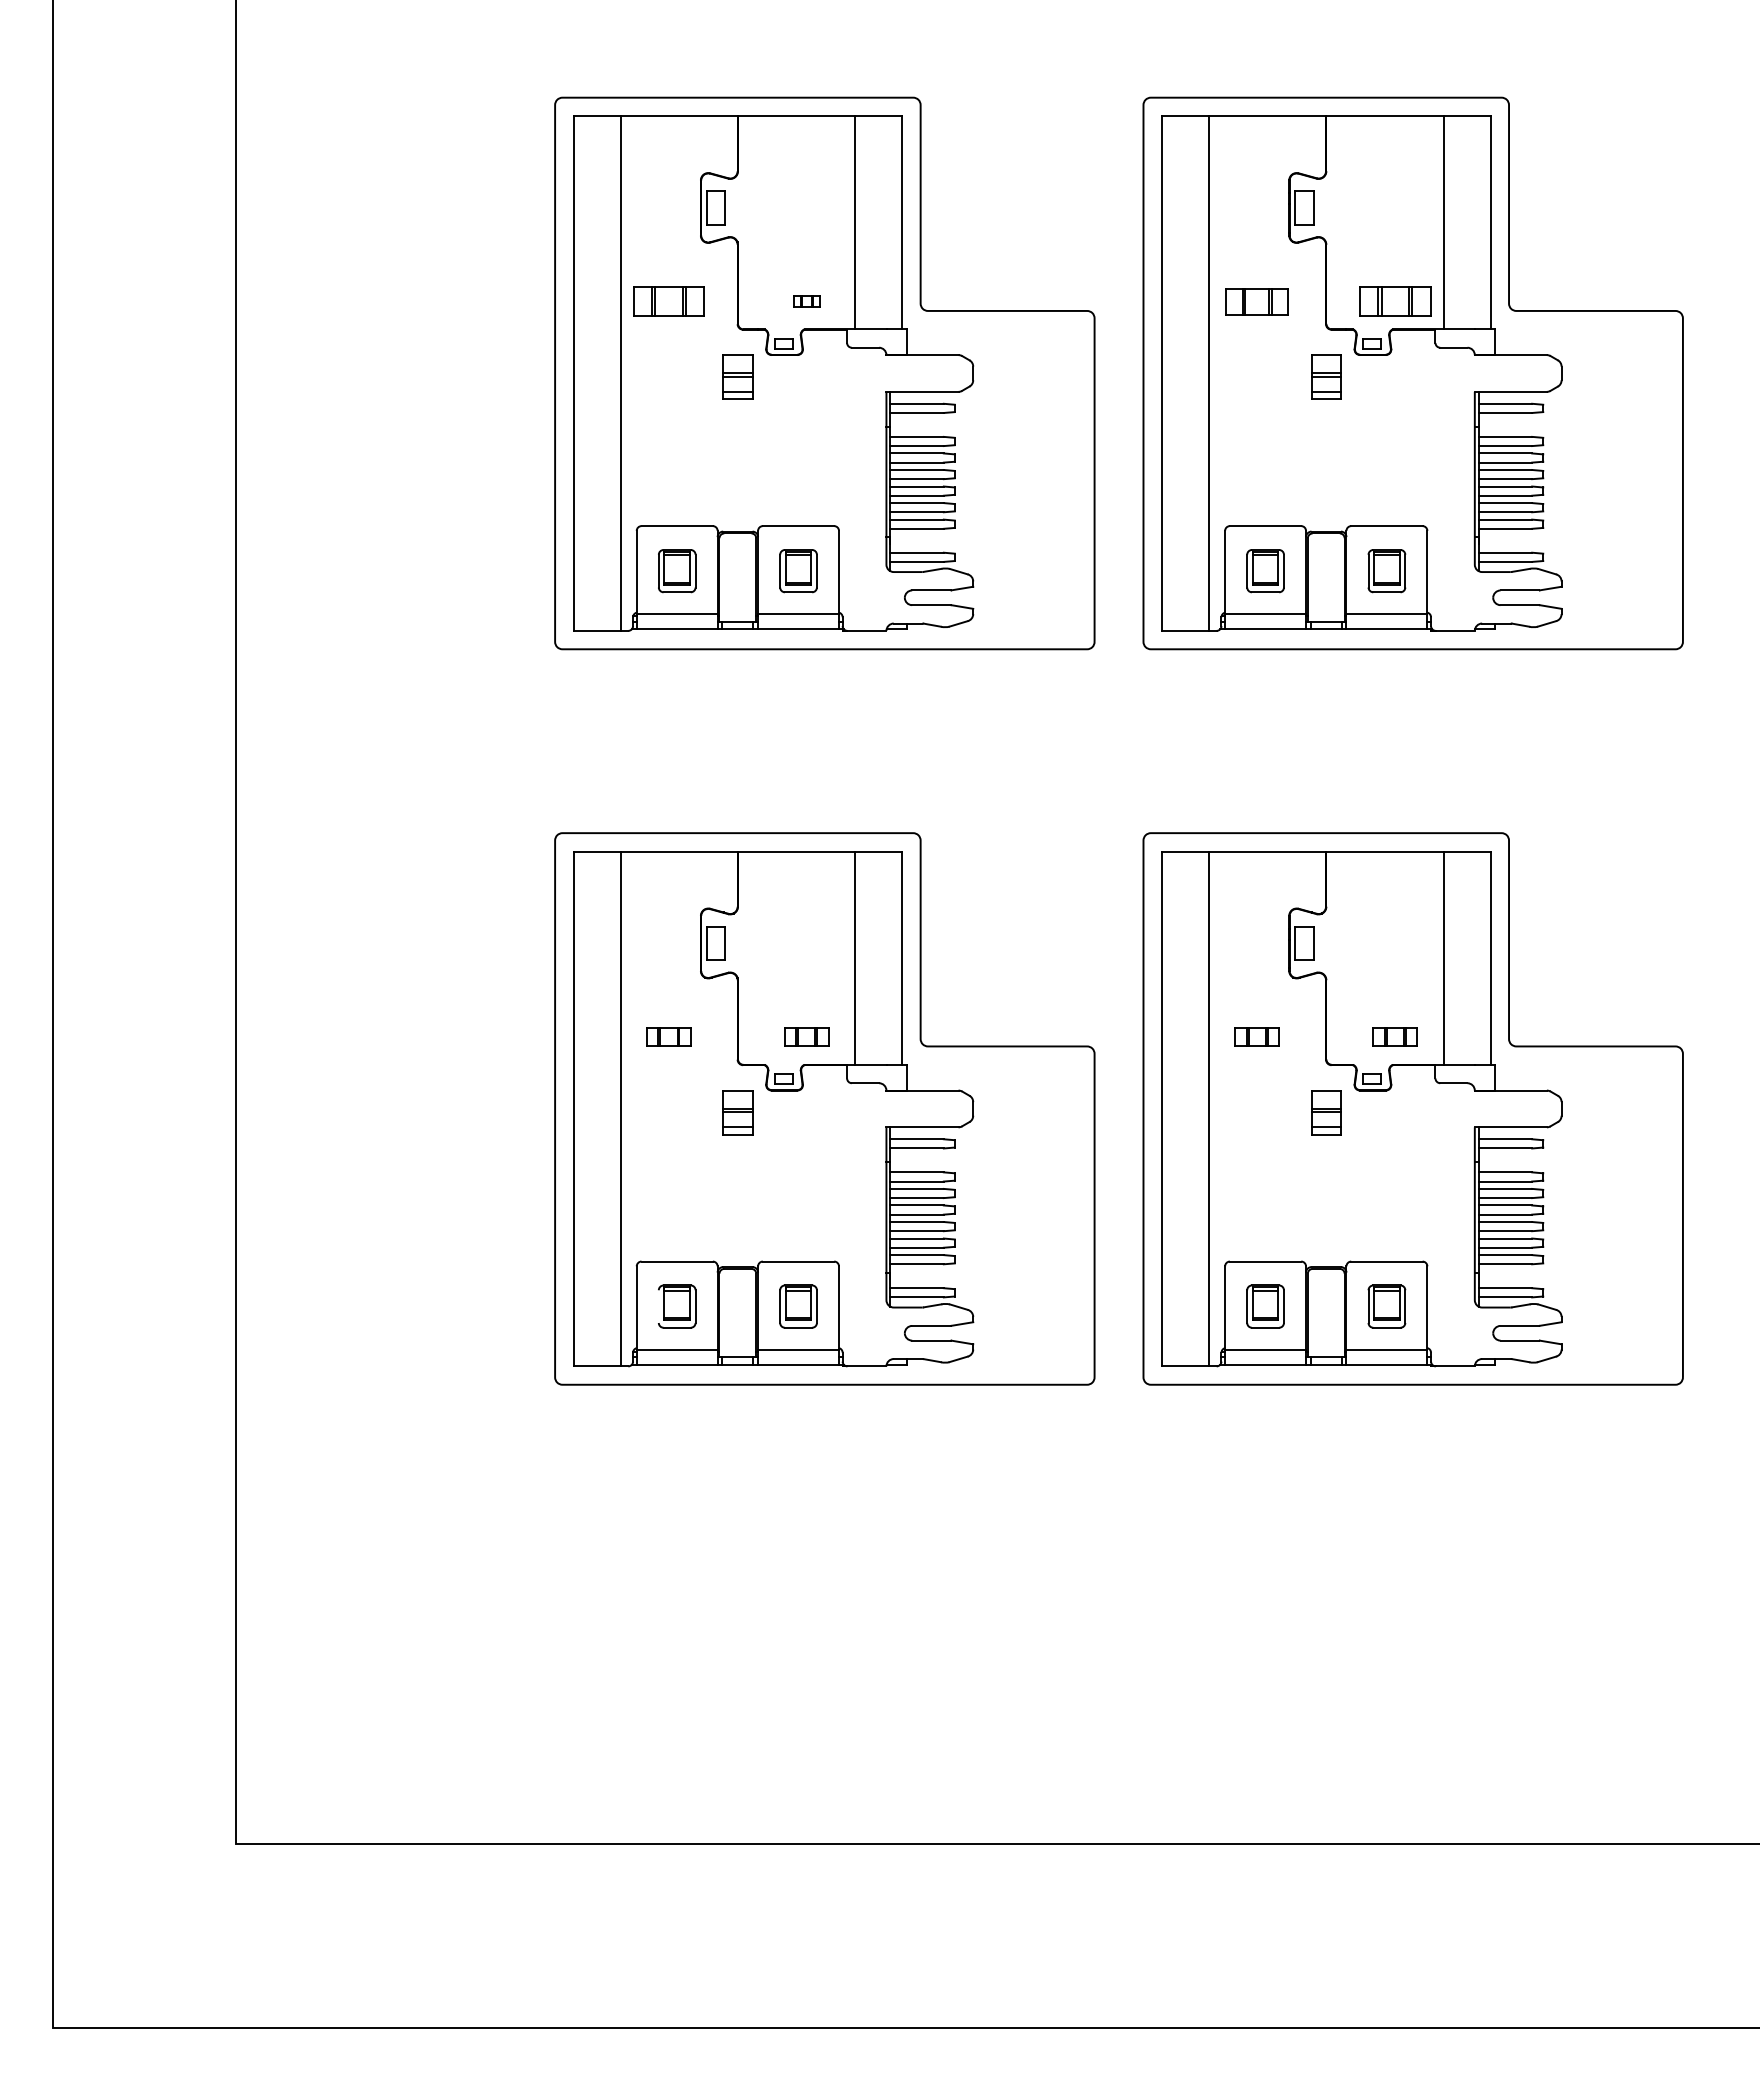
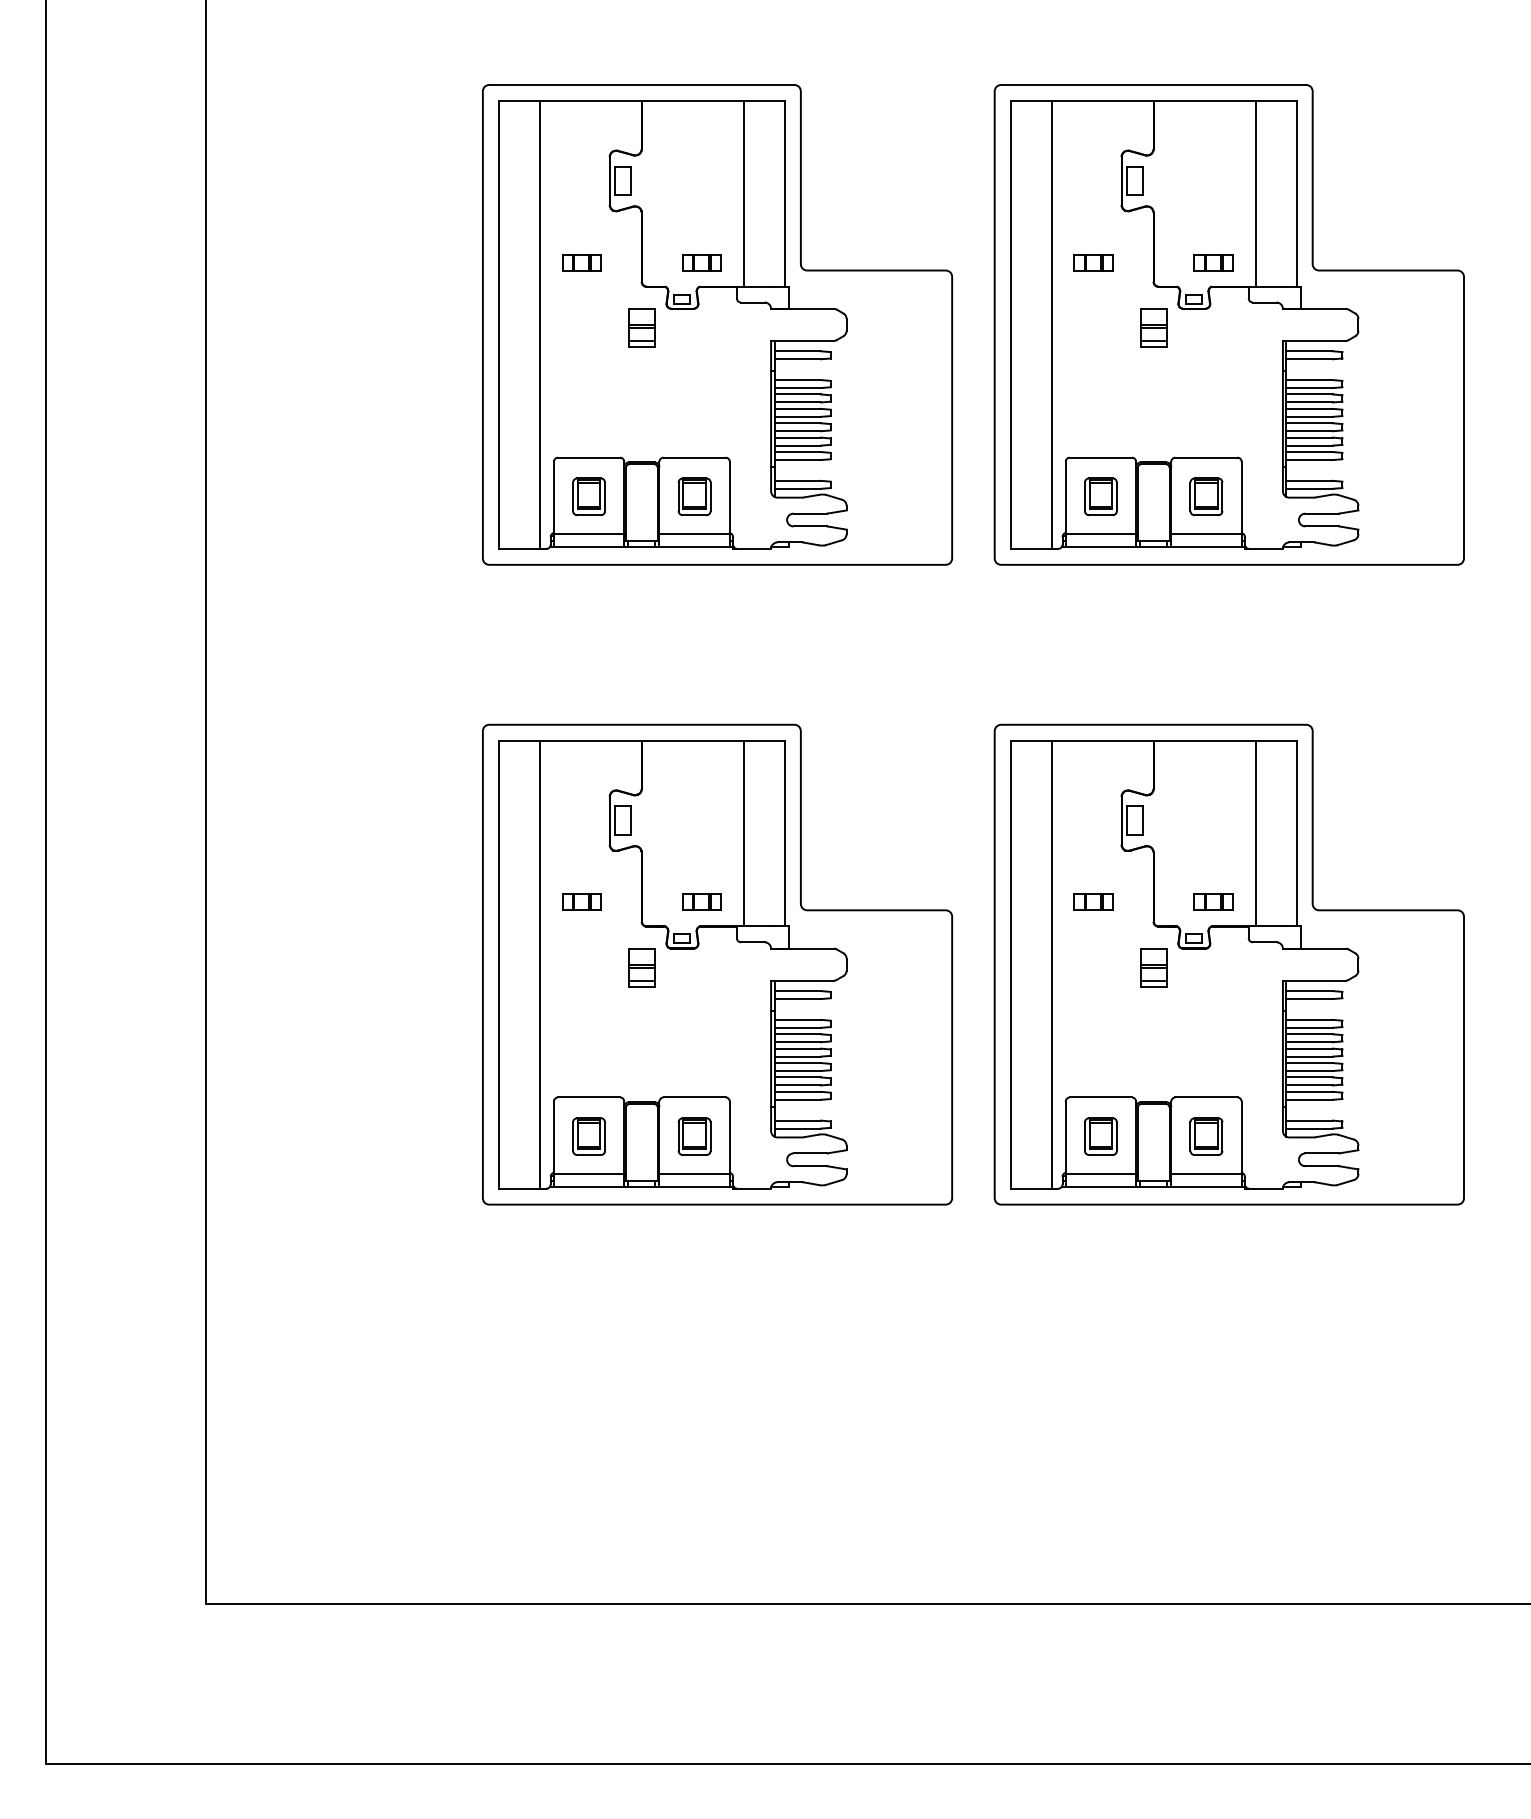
part: (668, 301) -> (581, 262), size x0.62
part: (806, 301) -> (701, 262), size x1.67
part: (1256, 301) -> (1093, 262), size x0.71
part: (1394, 301) -> (1213, 262), size x0.62
line: (658, 1306) -> (572, 1136), added

